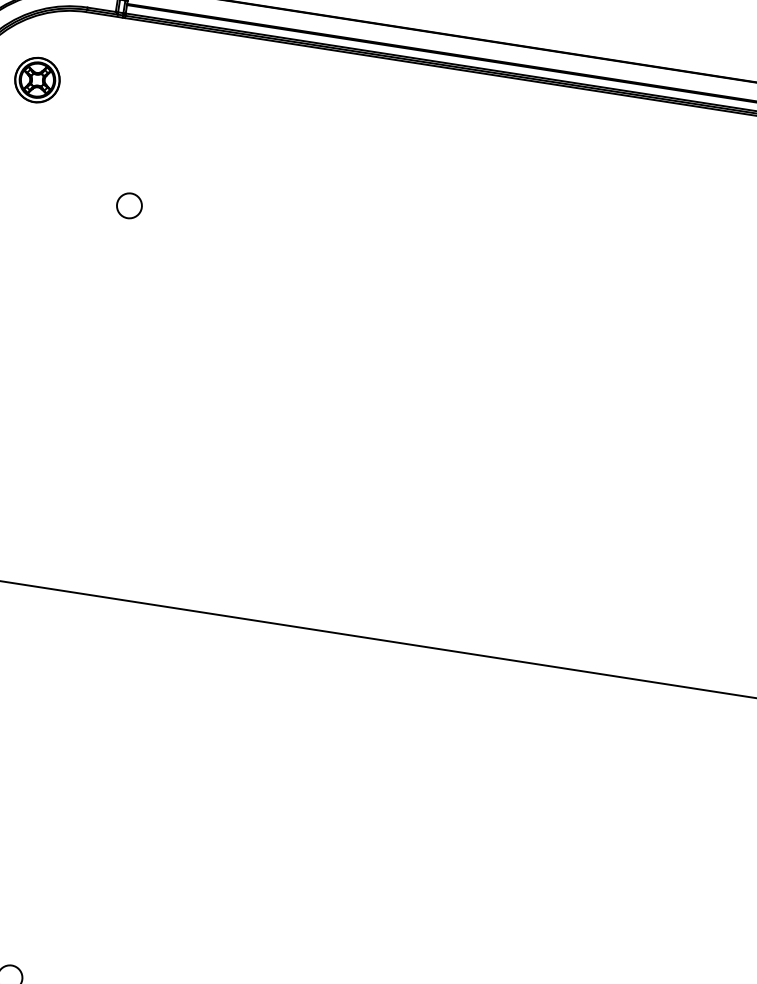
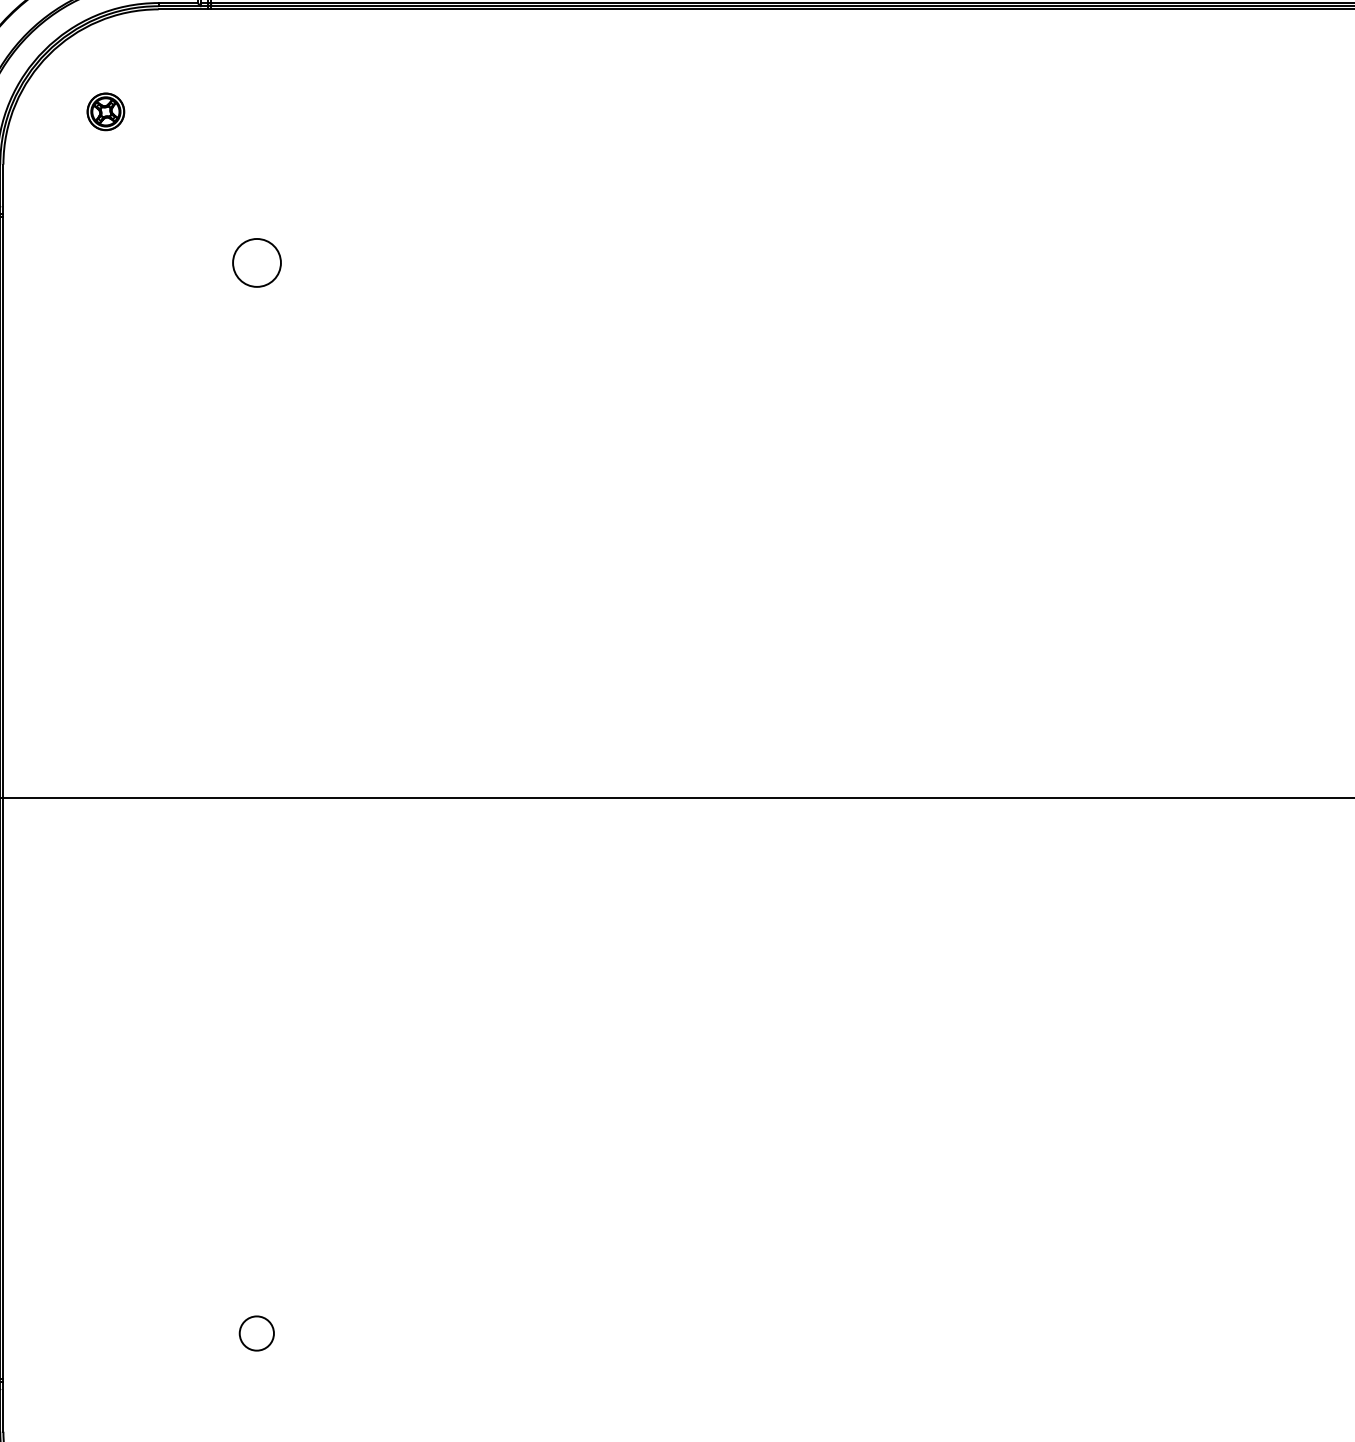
part: (37, 79) -> (105, 111), size x0.6
circle: (129, 205) -> (256, 262), size x1.4

